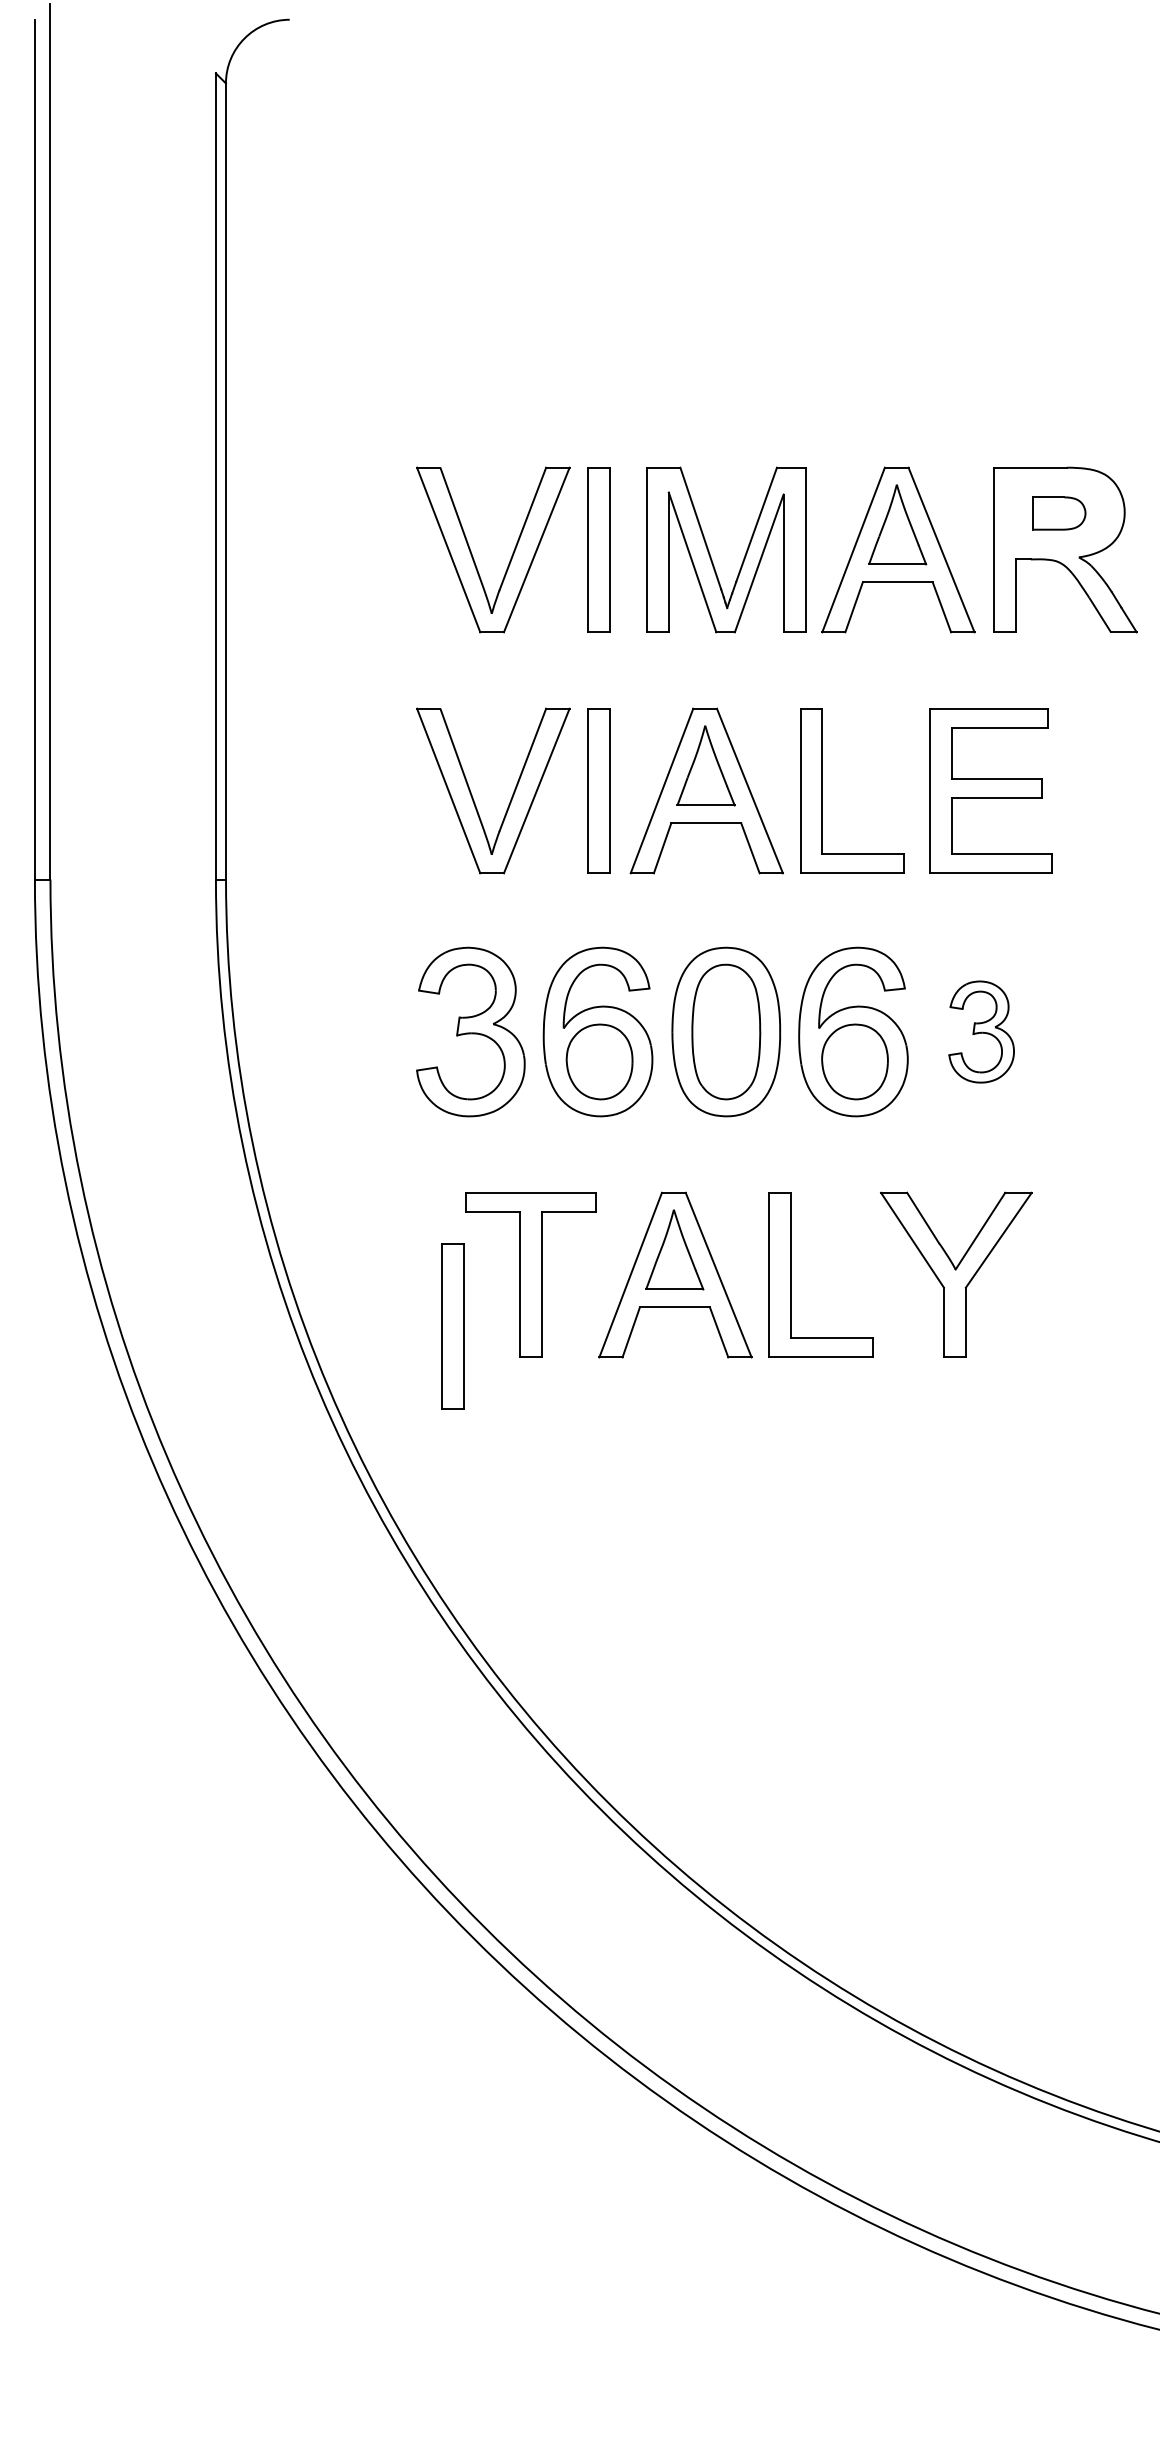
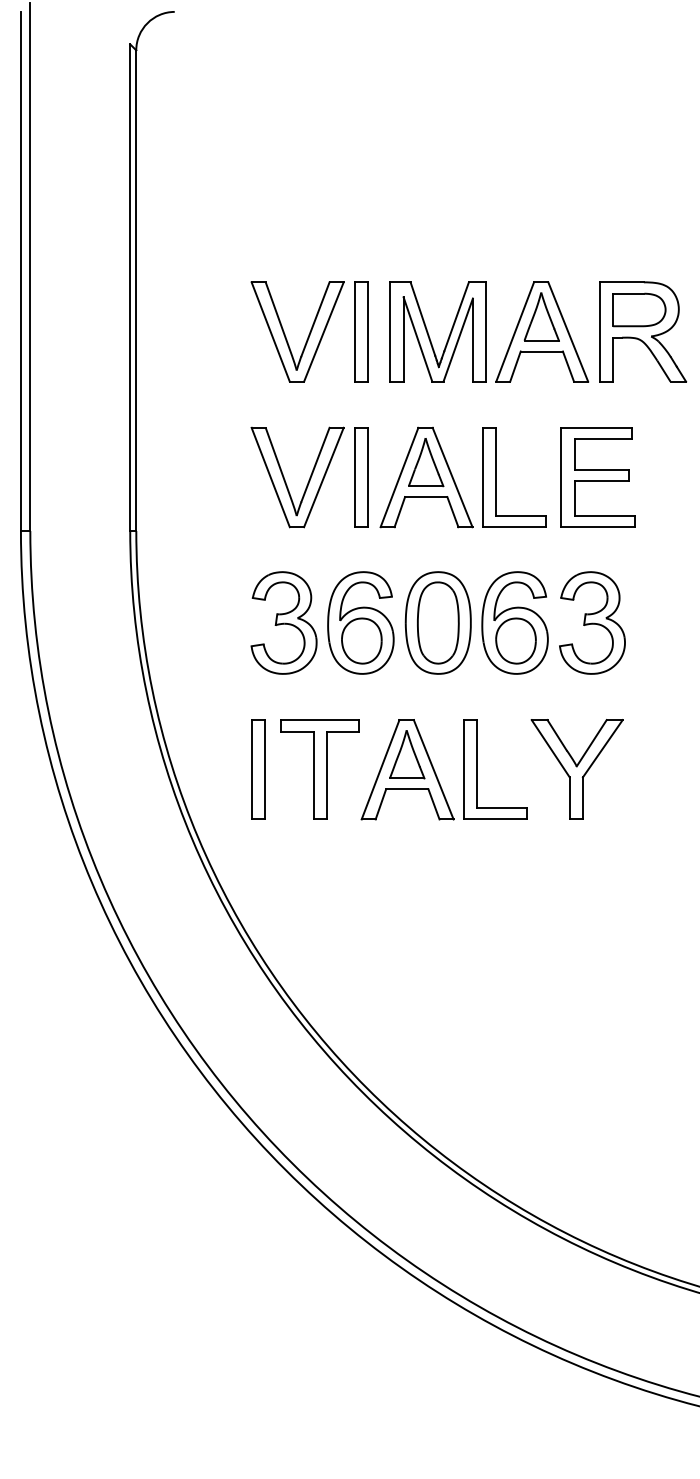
part: (1059, 512) -> (639, 309), size x1.67
part: (981, 1031) -> (592, 622), size x1.67
part: (453, 1326) -> (258, 769), moved

